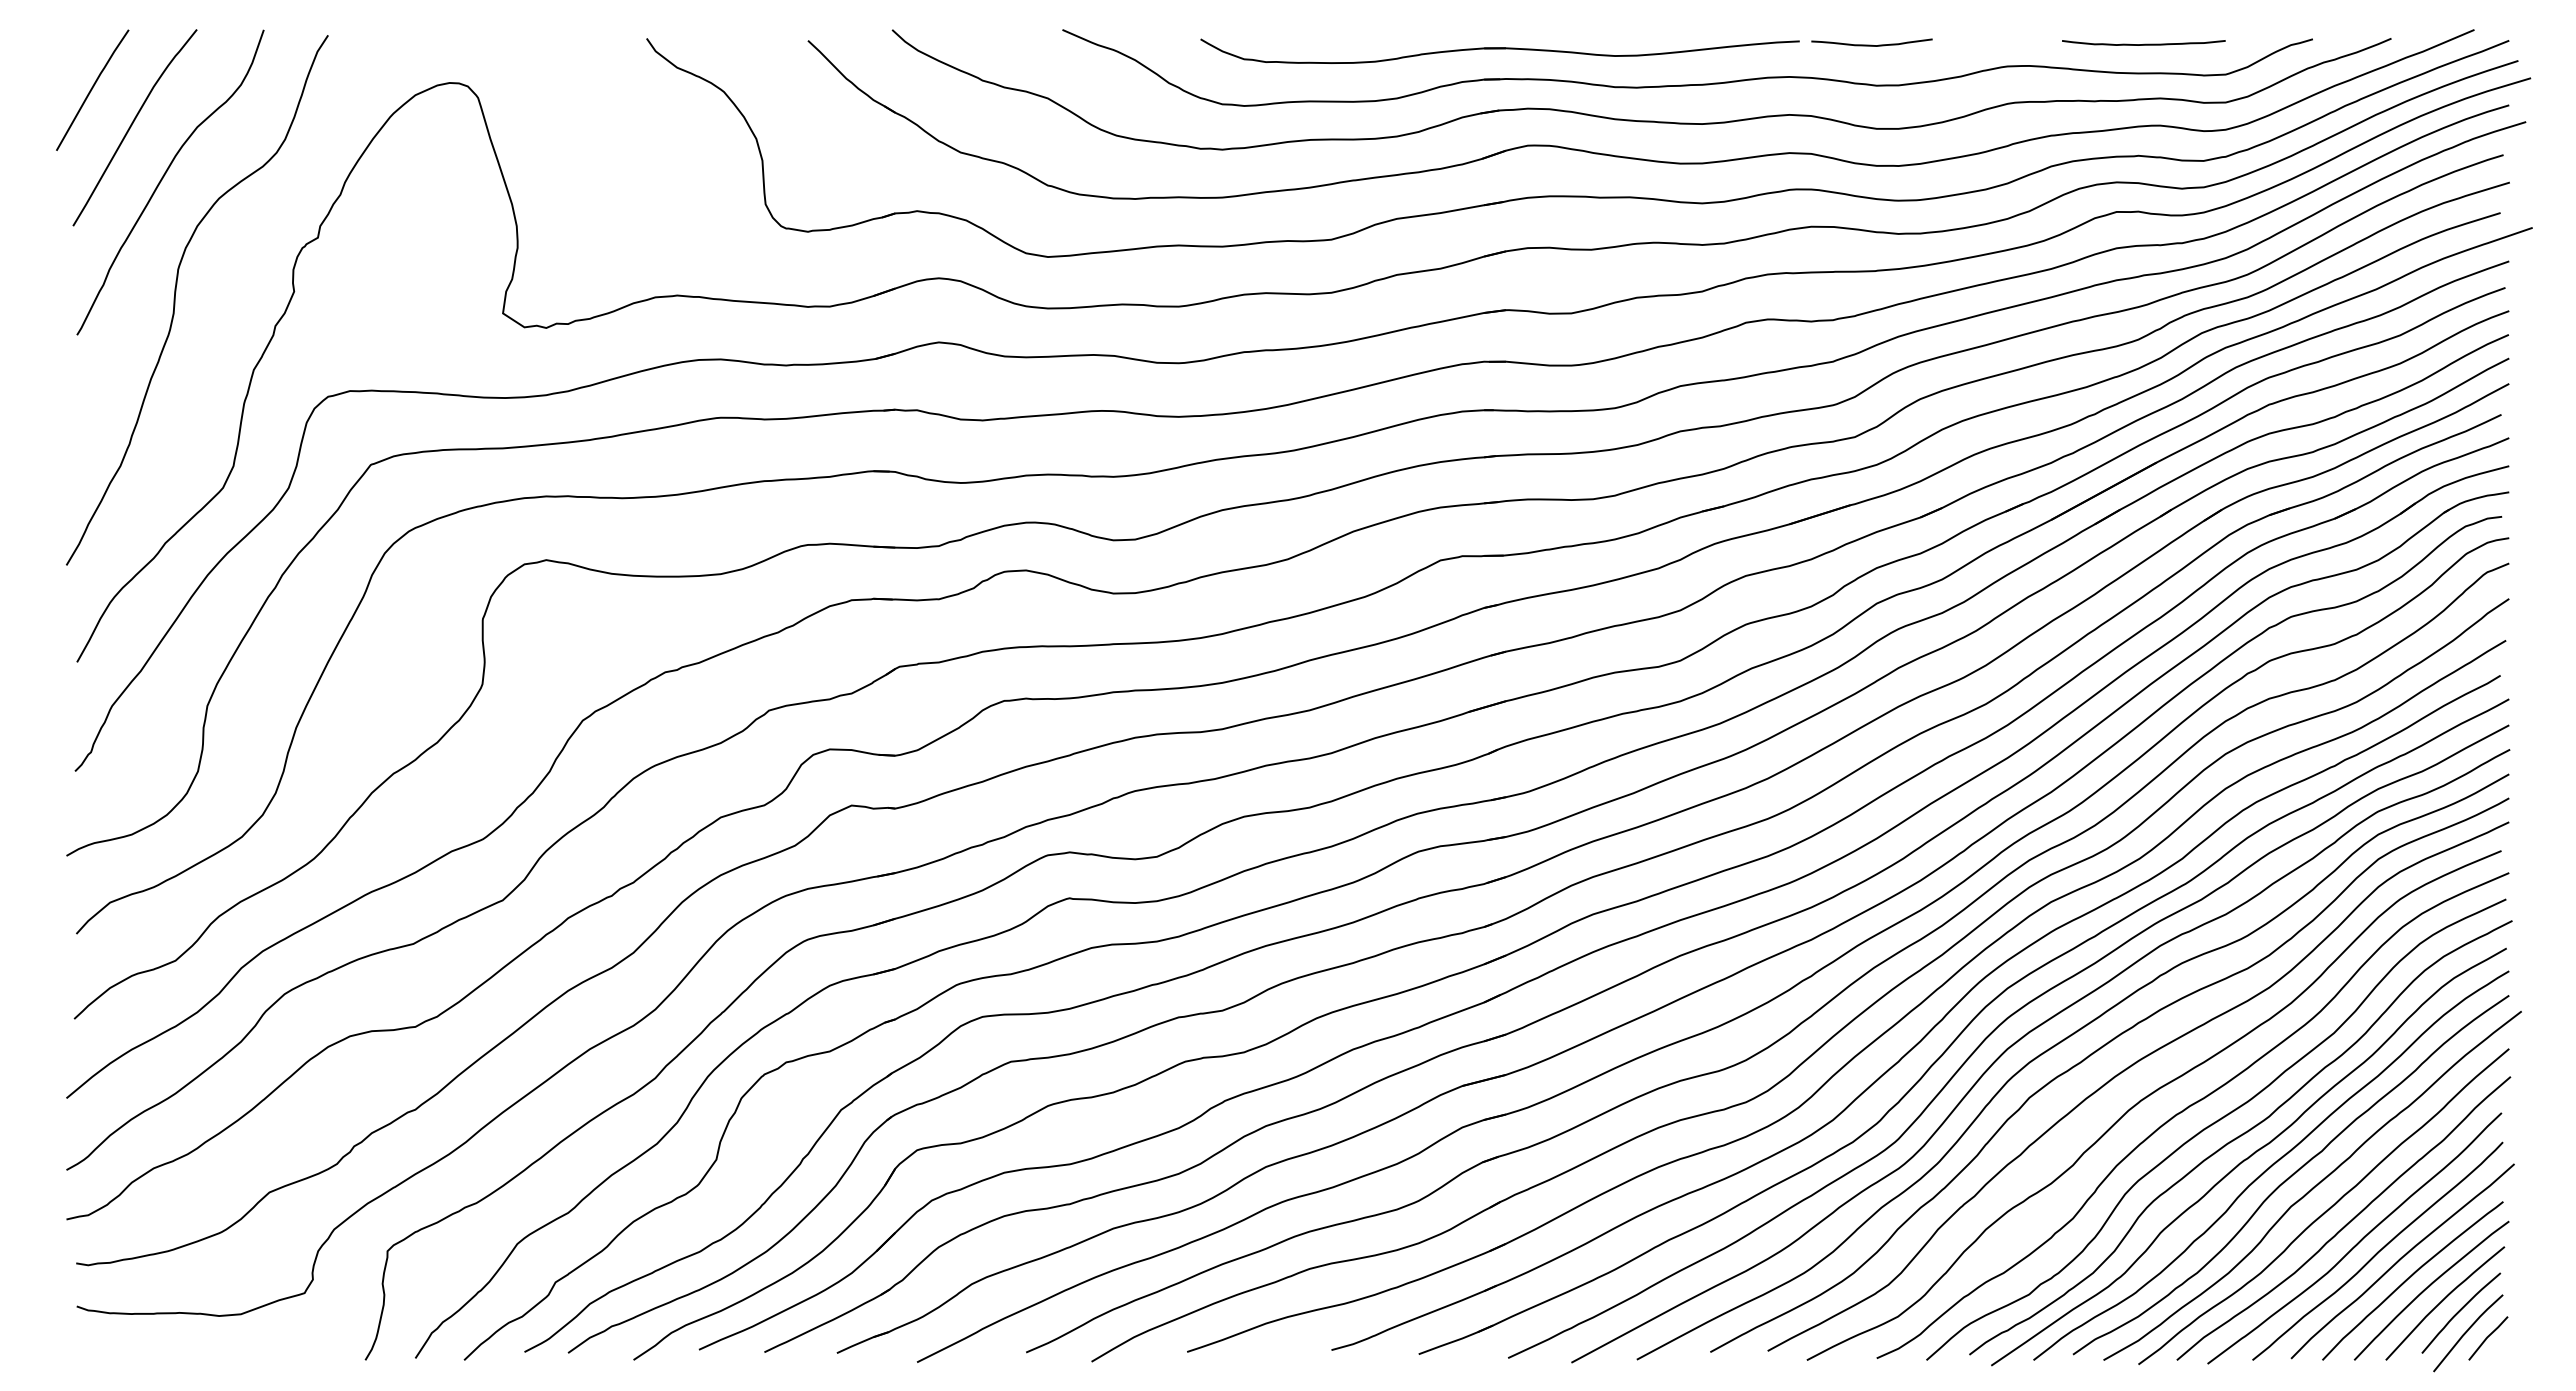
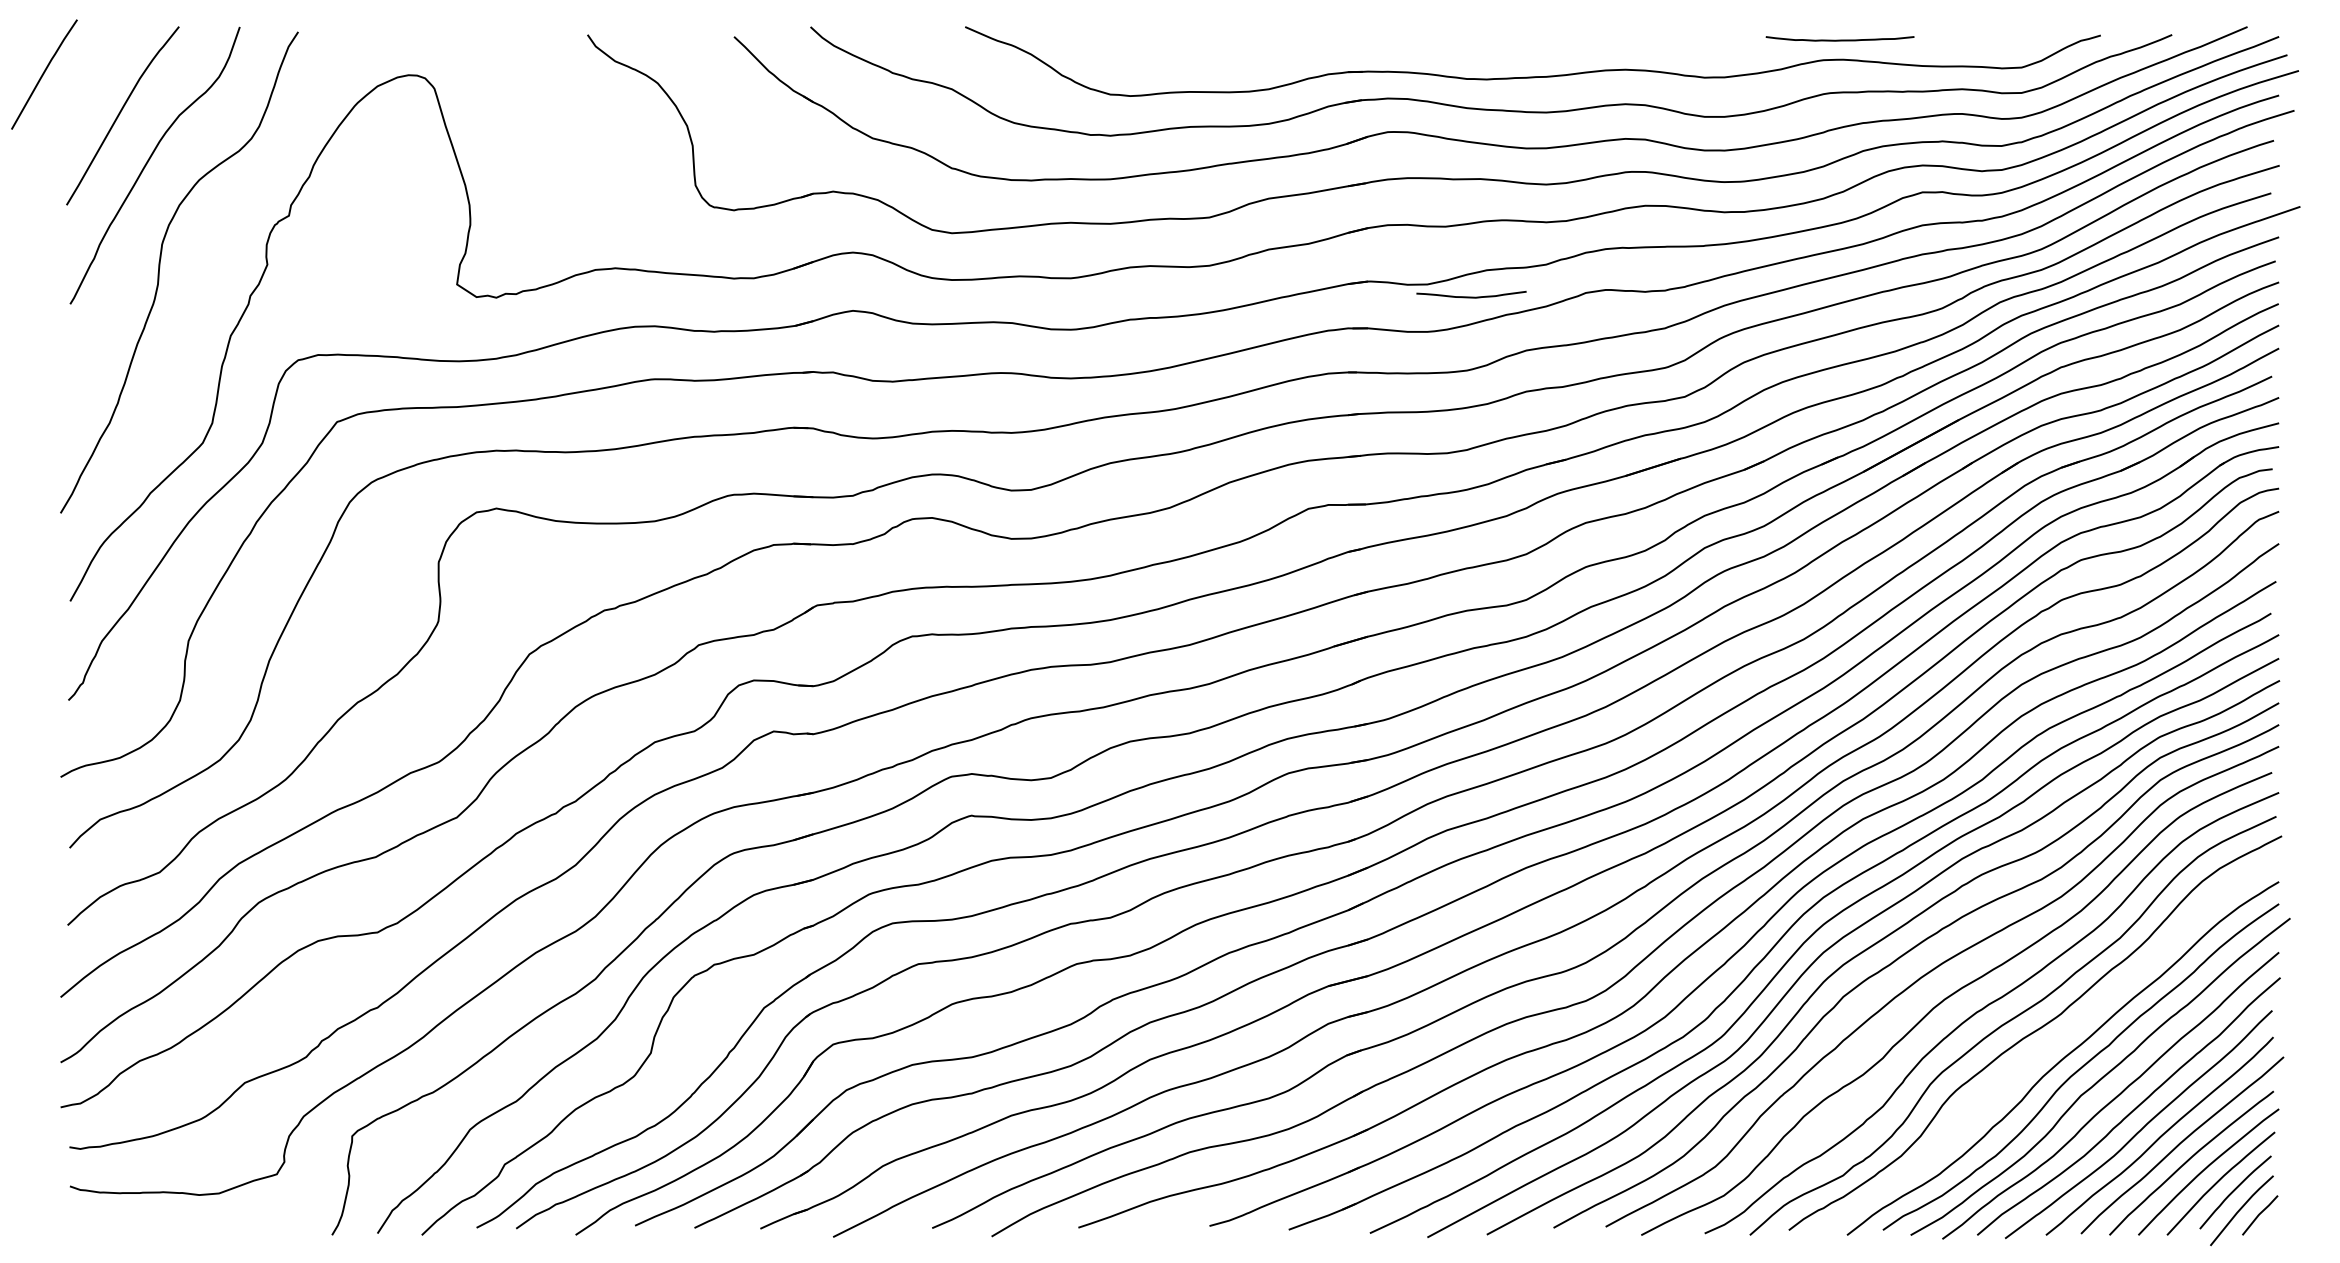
curve: (2144, 43) -> (1840, 39), moved
curve: (1871, 44) -> (1471, 296), moved
part: (1499, 50) -> (1362, 45), removed
curve: (92, 89) -> (44, 73), moved
curve: (2248, 1156) -> (2042, 1050), removed

